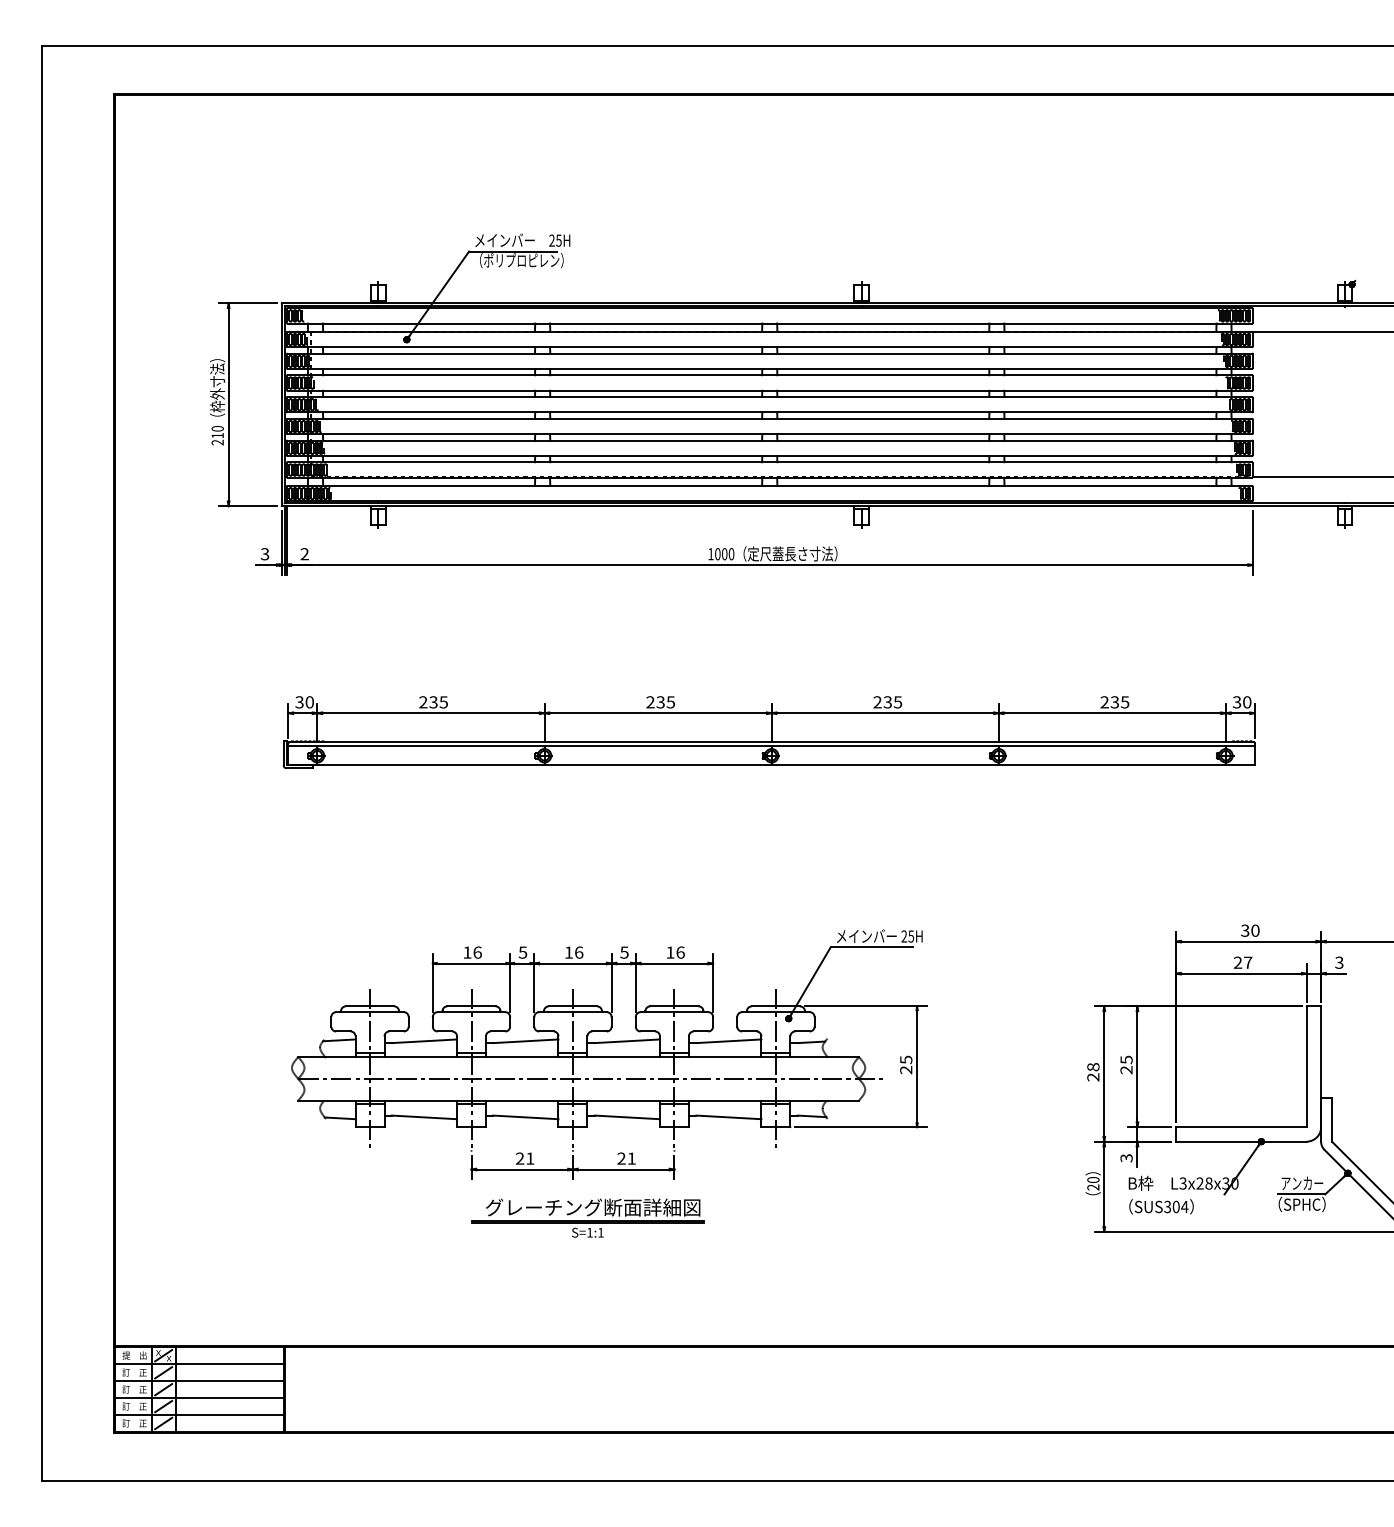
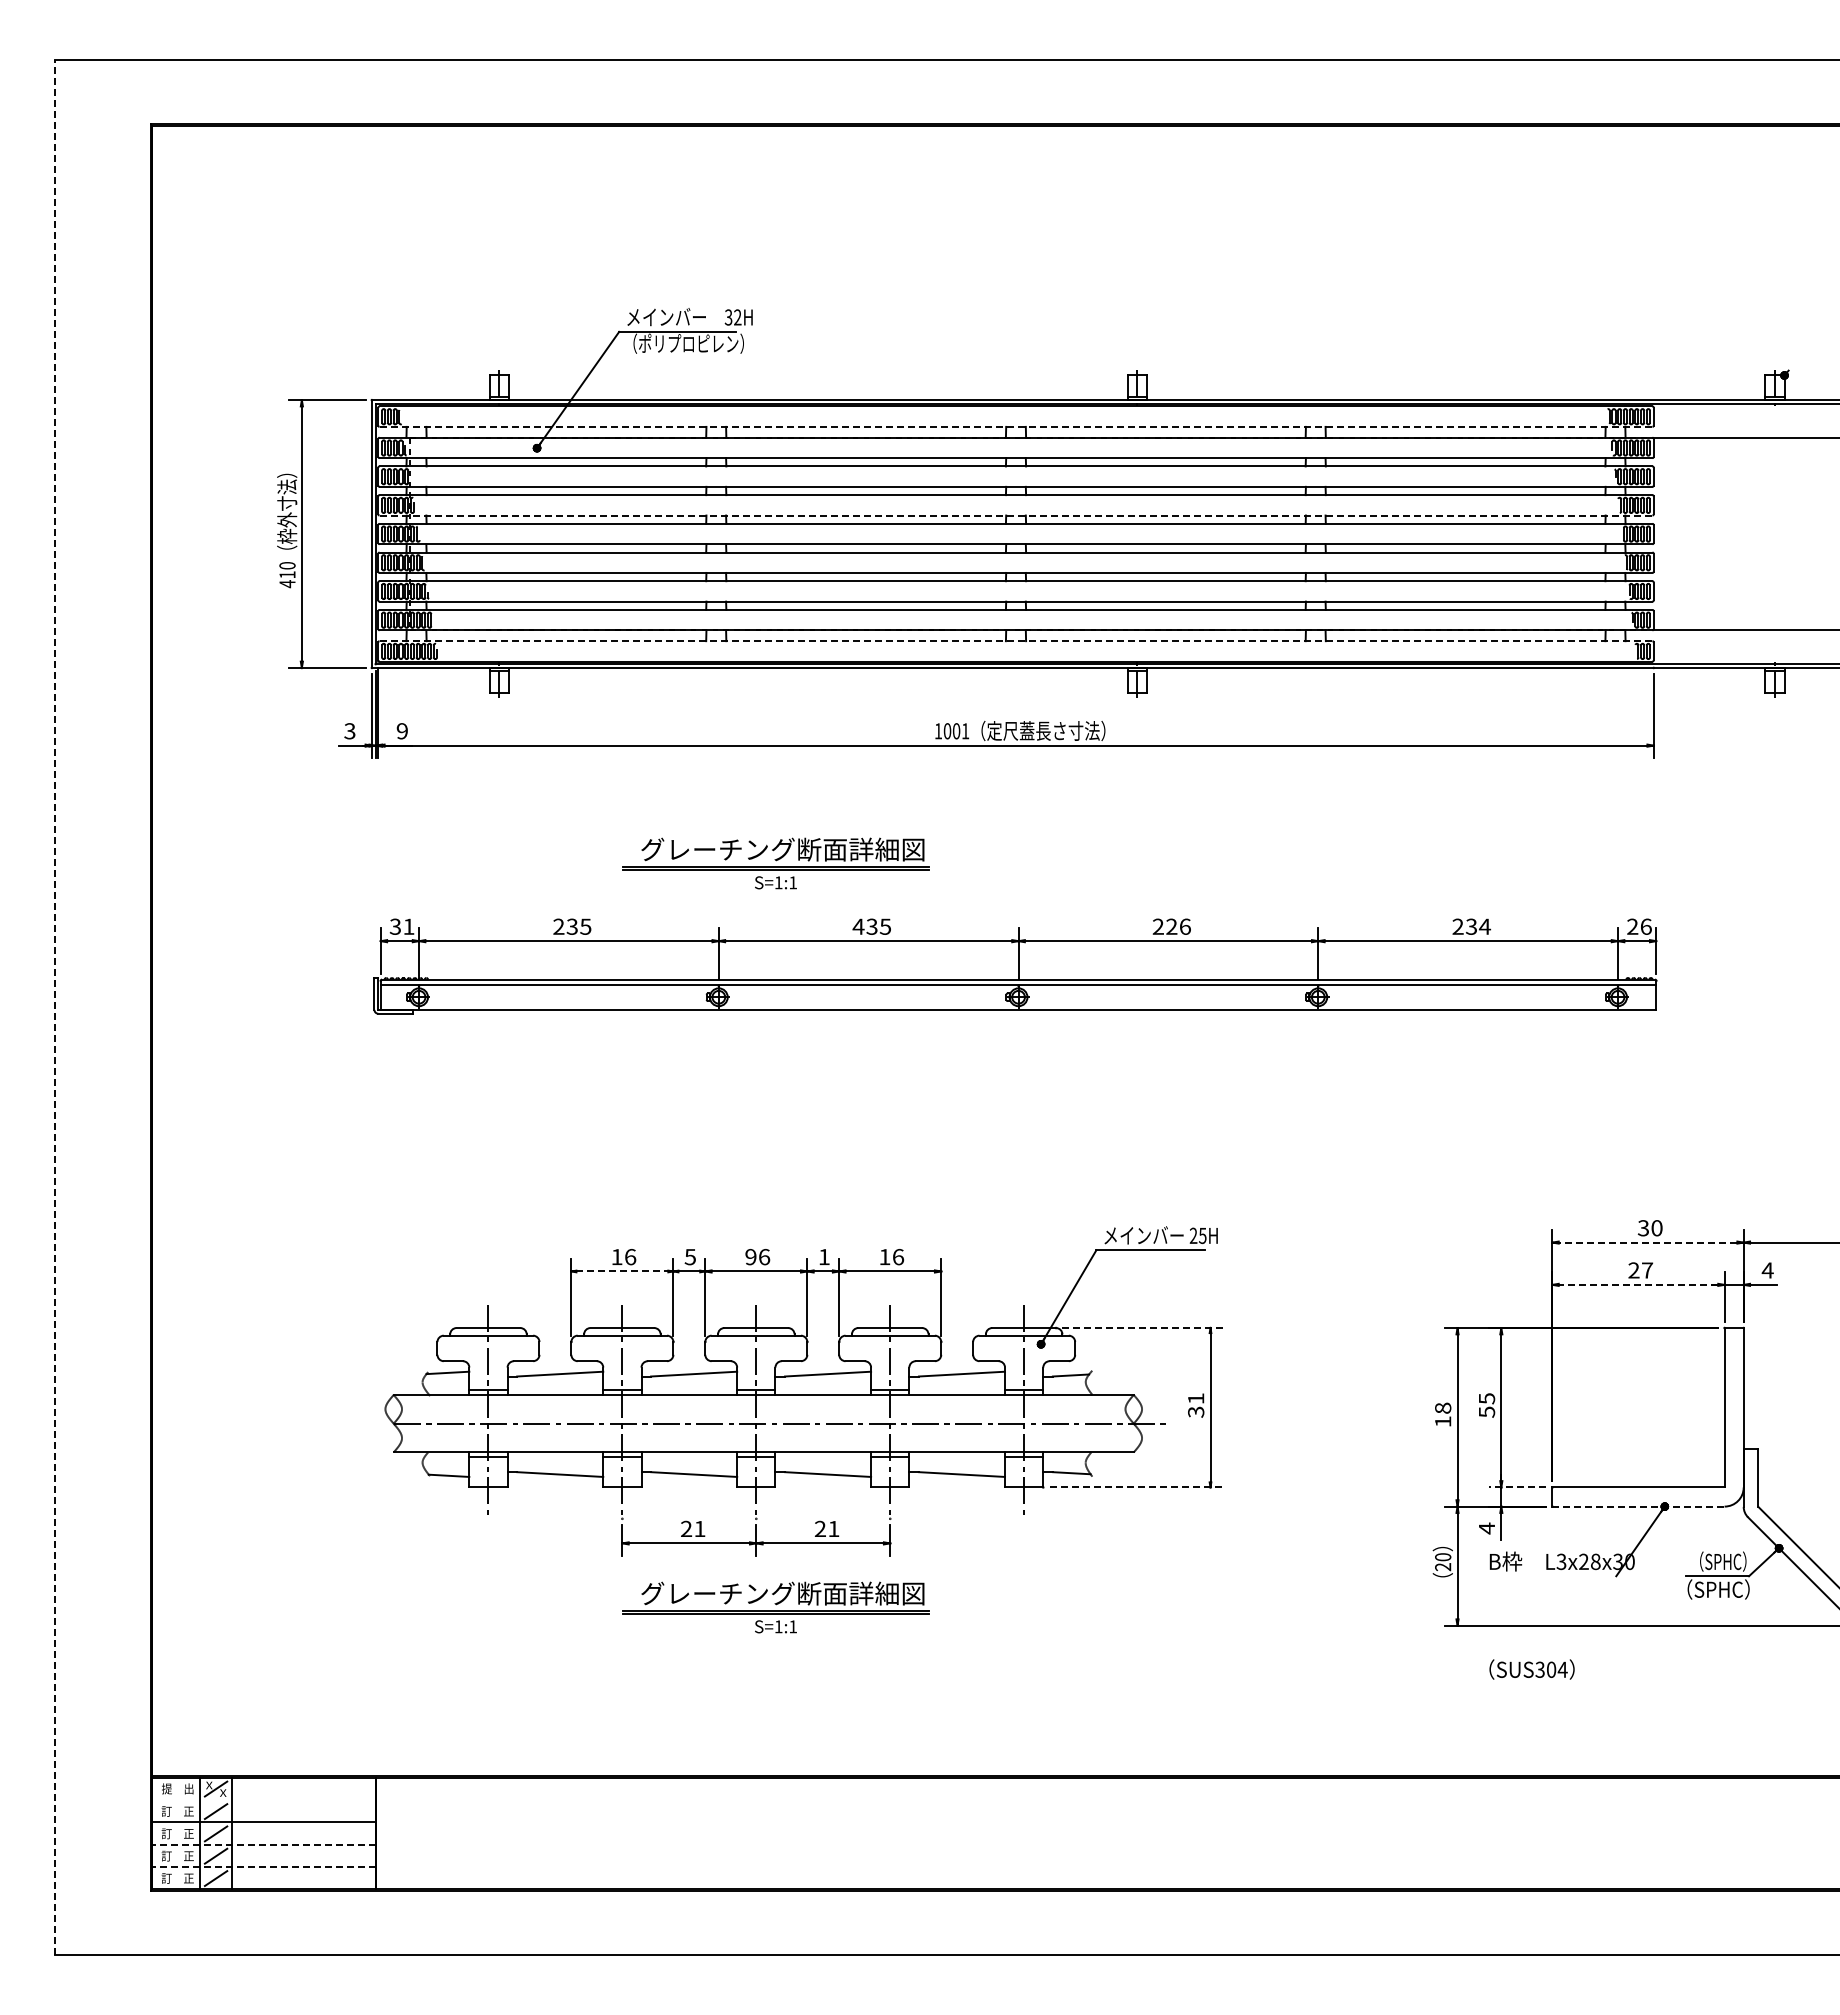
text: (554, 240) -> (732, 317), 25H -> 32H
line: (769, 323) -> (1015, 426), solid -> dashed
line: (769, 390) -> (1015, 515), solid -> dashed
text: (217, 442) -> (287, 584), 210 -> 410
line: (770, 486) -> (1016, 641), solid -> dashed
text: (304, 554) -> (401, 731), 2 -> 9
text: (731, 554) -> (965, 731), 1000 -> 1001
part: (587, 654) -> (775, 863), added
text: (309, 702) -> (408, 926), 30 -> 31
text: (650, 702) -> (858, 926), 235 -> 435
text: (892, 702) -> (1178, 926), 235 -> 226
text: (1124, 702) -> (1484, 926), 235 -> 234
text: (1242, 702) -> (1639, 926), 30 -> 26
line: (41, 763) -> (55, 1007), solid -> dashed
line: (1248, 941) -> (1647, 1242), solid -> dashed
text: (568, 952) -> (750, 1256), 16 -> 96
text: (623, 952) -> (823, 1257), 5 -> 1
text: (1339, 962) -> (1767, 1270), 3 -> 4
line: (471, 963) -> (622, 1271), solid -> dashed
line: (1241, 973) -> (1638, 1284), solid -> dashed
line: (866, 1006) -> (1143, 1328), solid -> dashed
text: (906, 1065) -> (1196, 1405), 25 -> 31
text: (1126, 1069) -> (1486, 1411), 25 -> 55
text: (1093, 1077) -> (1443, 1421), 28 -> 18
line: (861, 1127) -> (1136, 1487), solid -> dashed
line: (1149, 1127) -> (1517, 1487), solid -> dashed
line: (1241, 1141) -> (1638, 1506), solid -> dashed
text: (1126, 1158) -> (1486, 1528), 3 -> 4
text: (1302, 1183) -> (1718, 1561), アンカー -> （SPHC）
text: (1161, 1206) -> (1531, 1669), moved
line: (199, 1363) -> (263, 1799), removed
line: (199, 1397) -> (263, 1844), solid -> dashed
line: (199, 1414) -> (263, 1866), solid -> dashed

